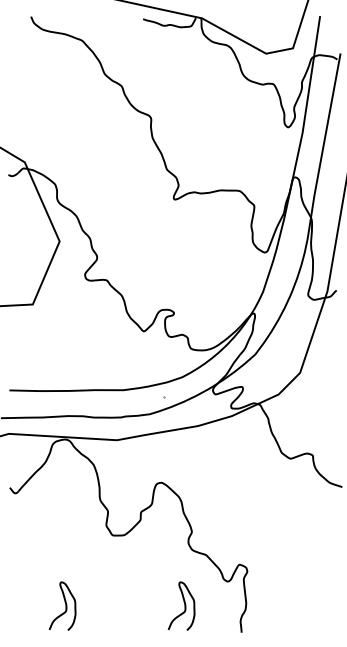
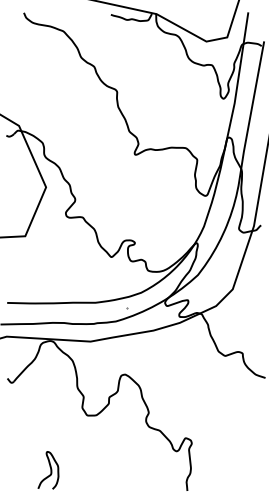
curve: (184, 605) -> (143, 469), removed

